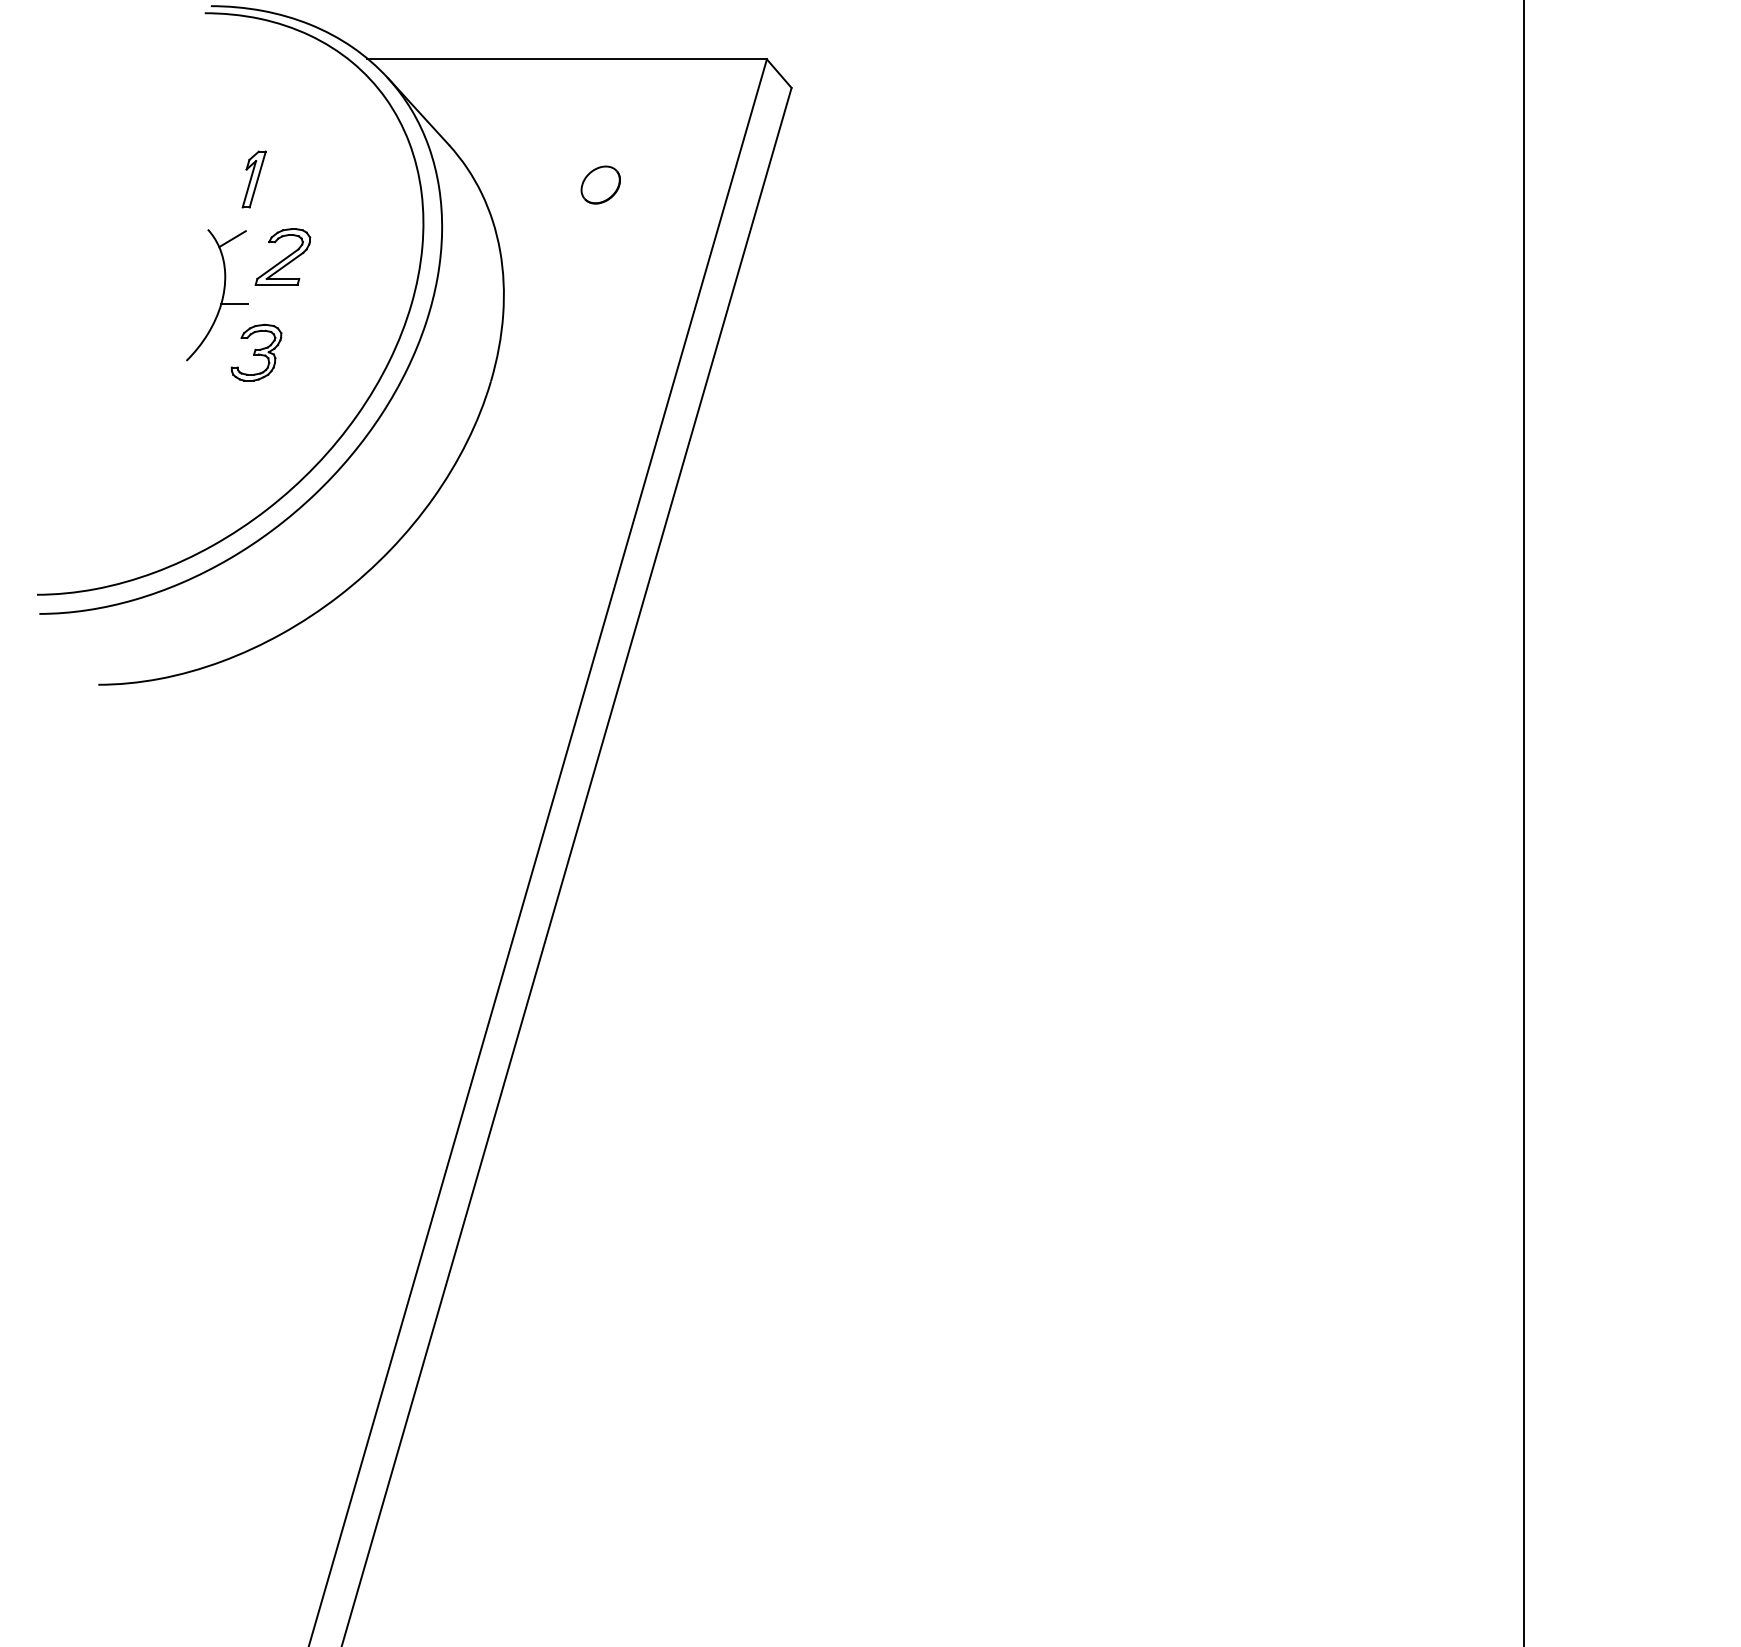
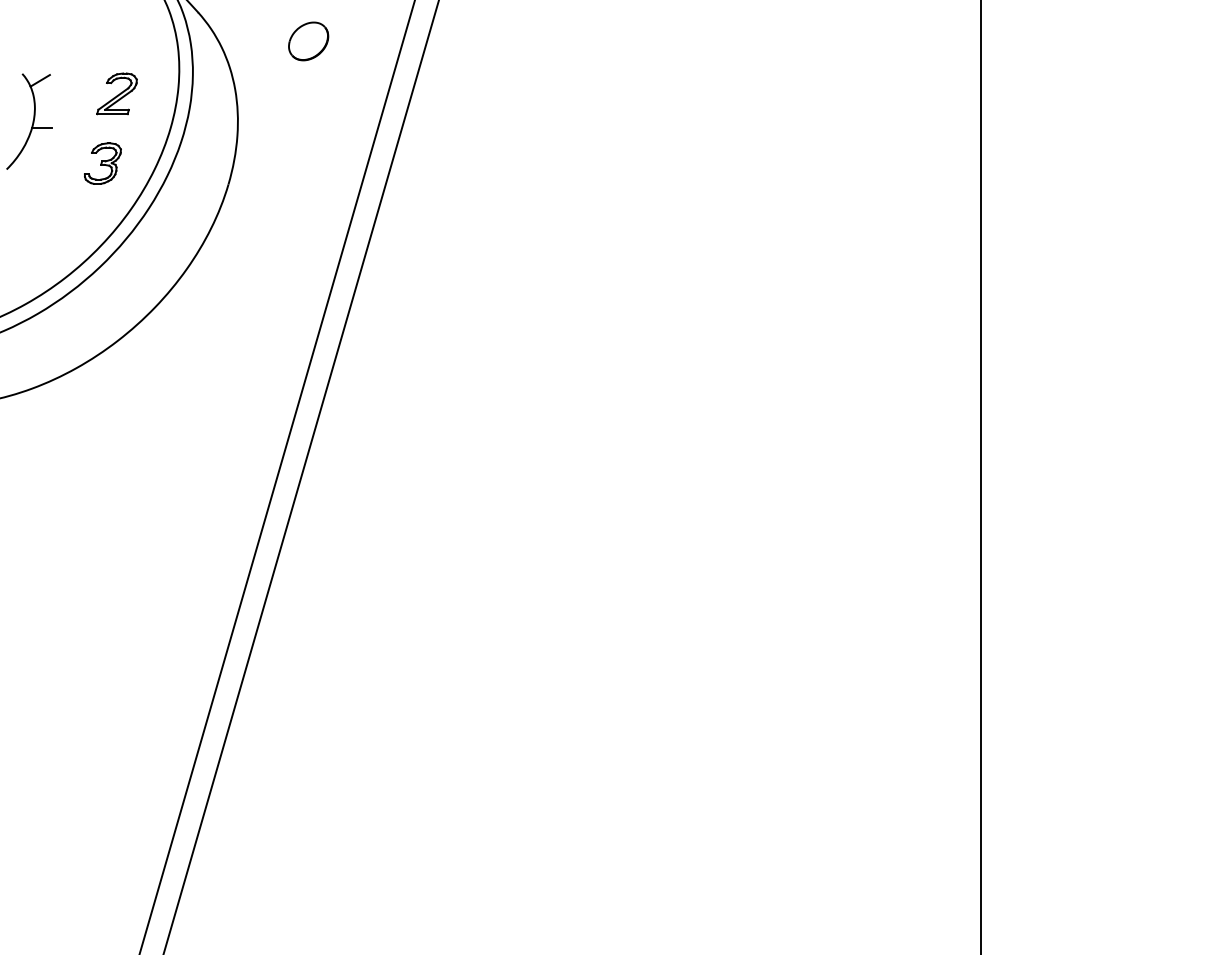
part: (253, 179) -> (55, 37), removed
part: (600, 184) -> (308, 41), size x1.4
part: (282, 256) -> (116, 93), moved
part: (256, 352) -> (102, 163), moved

